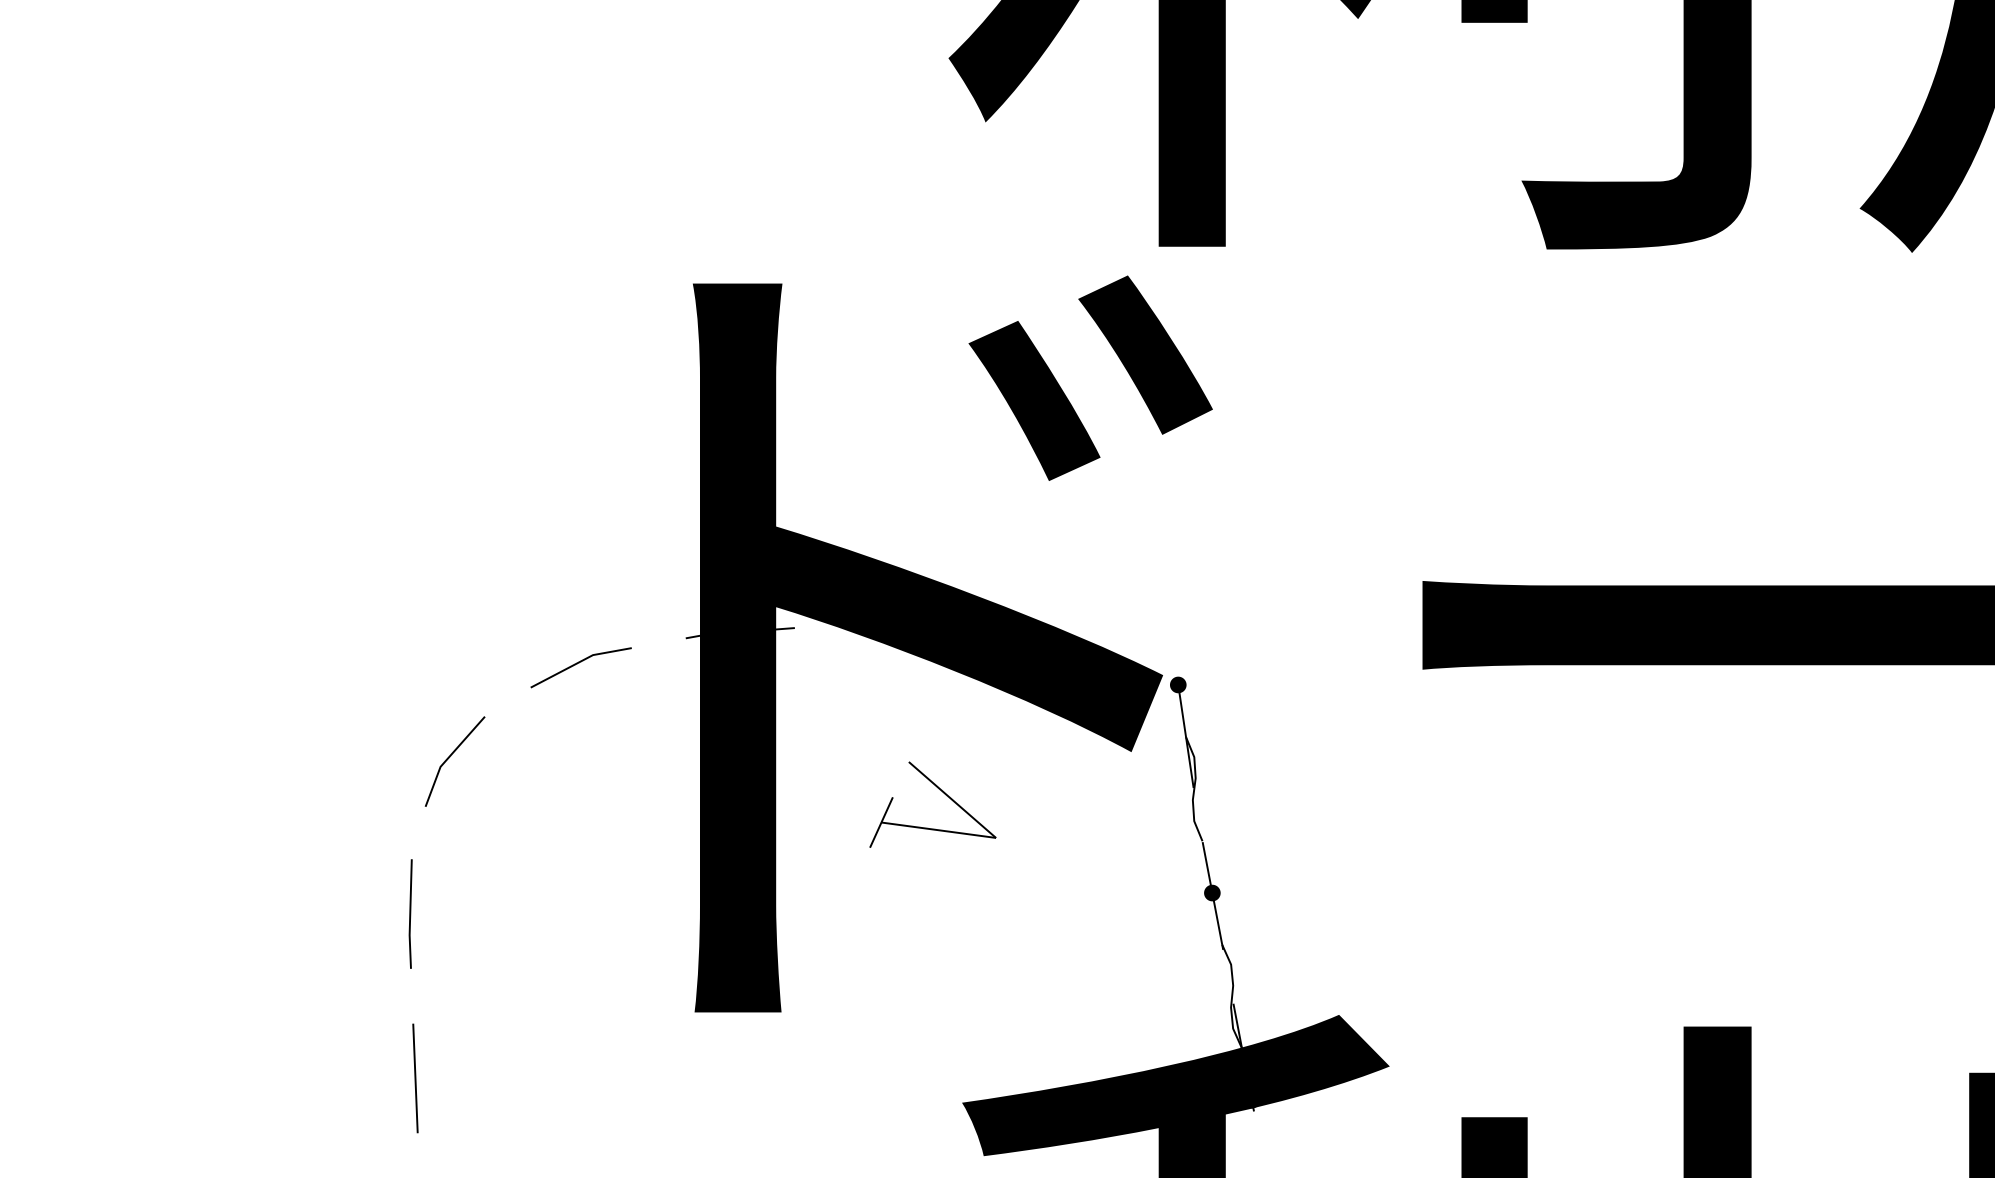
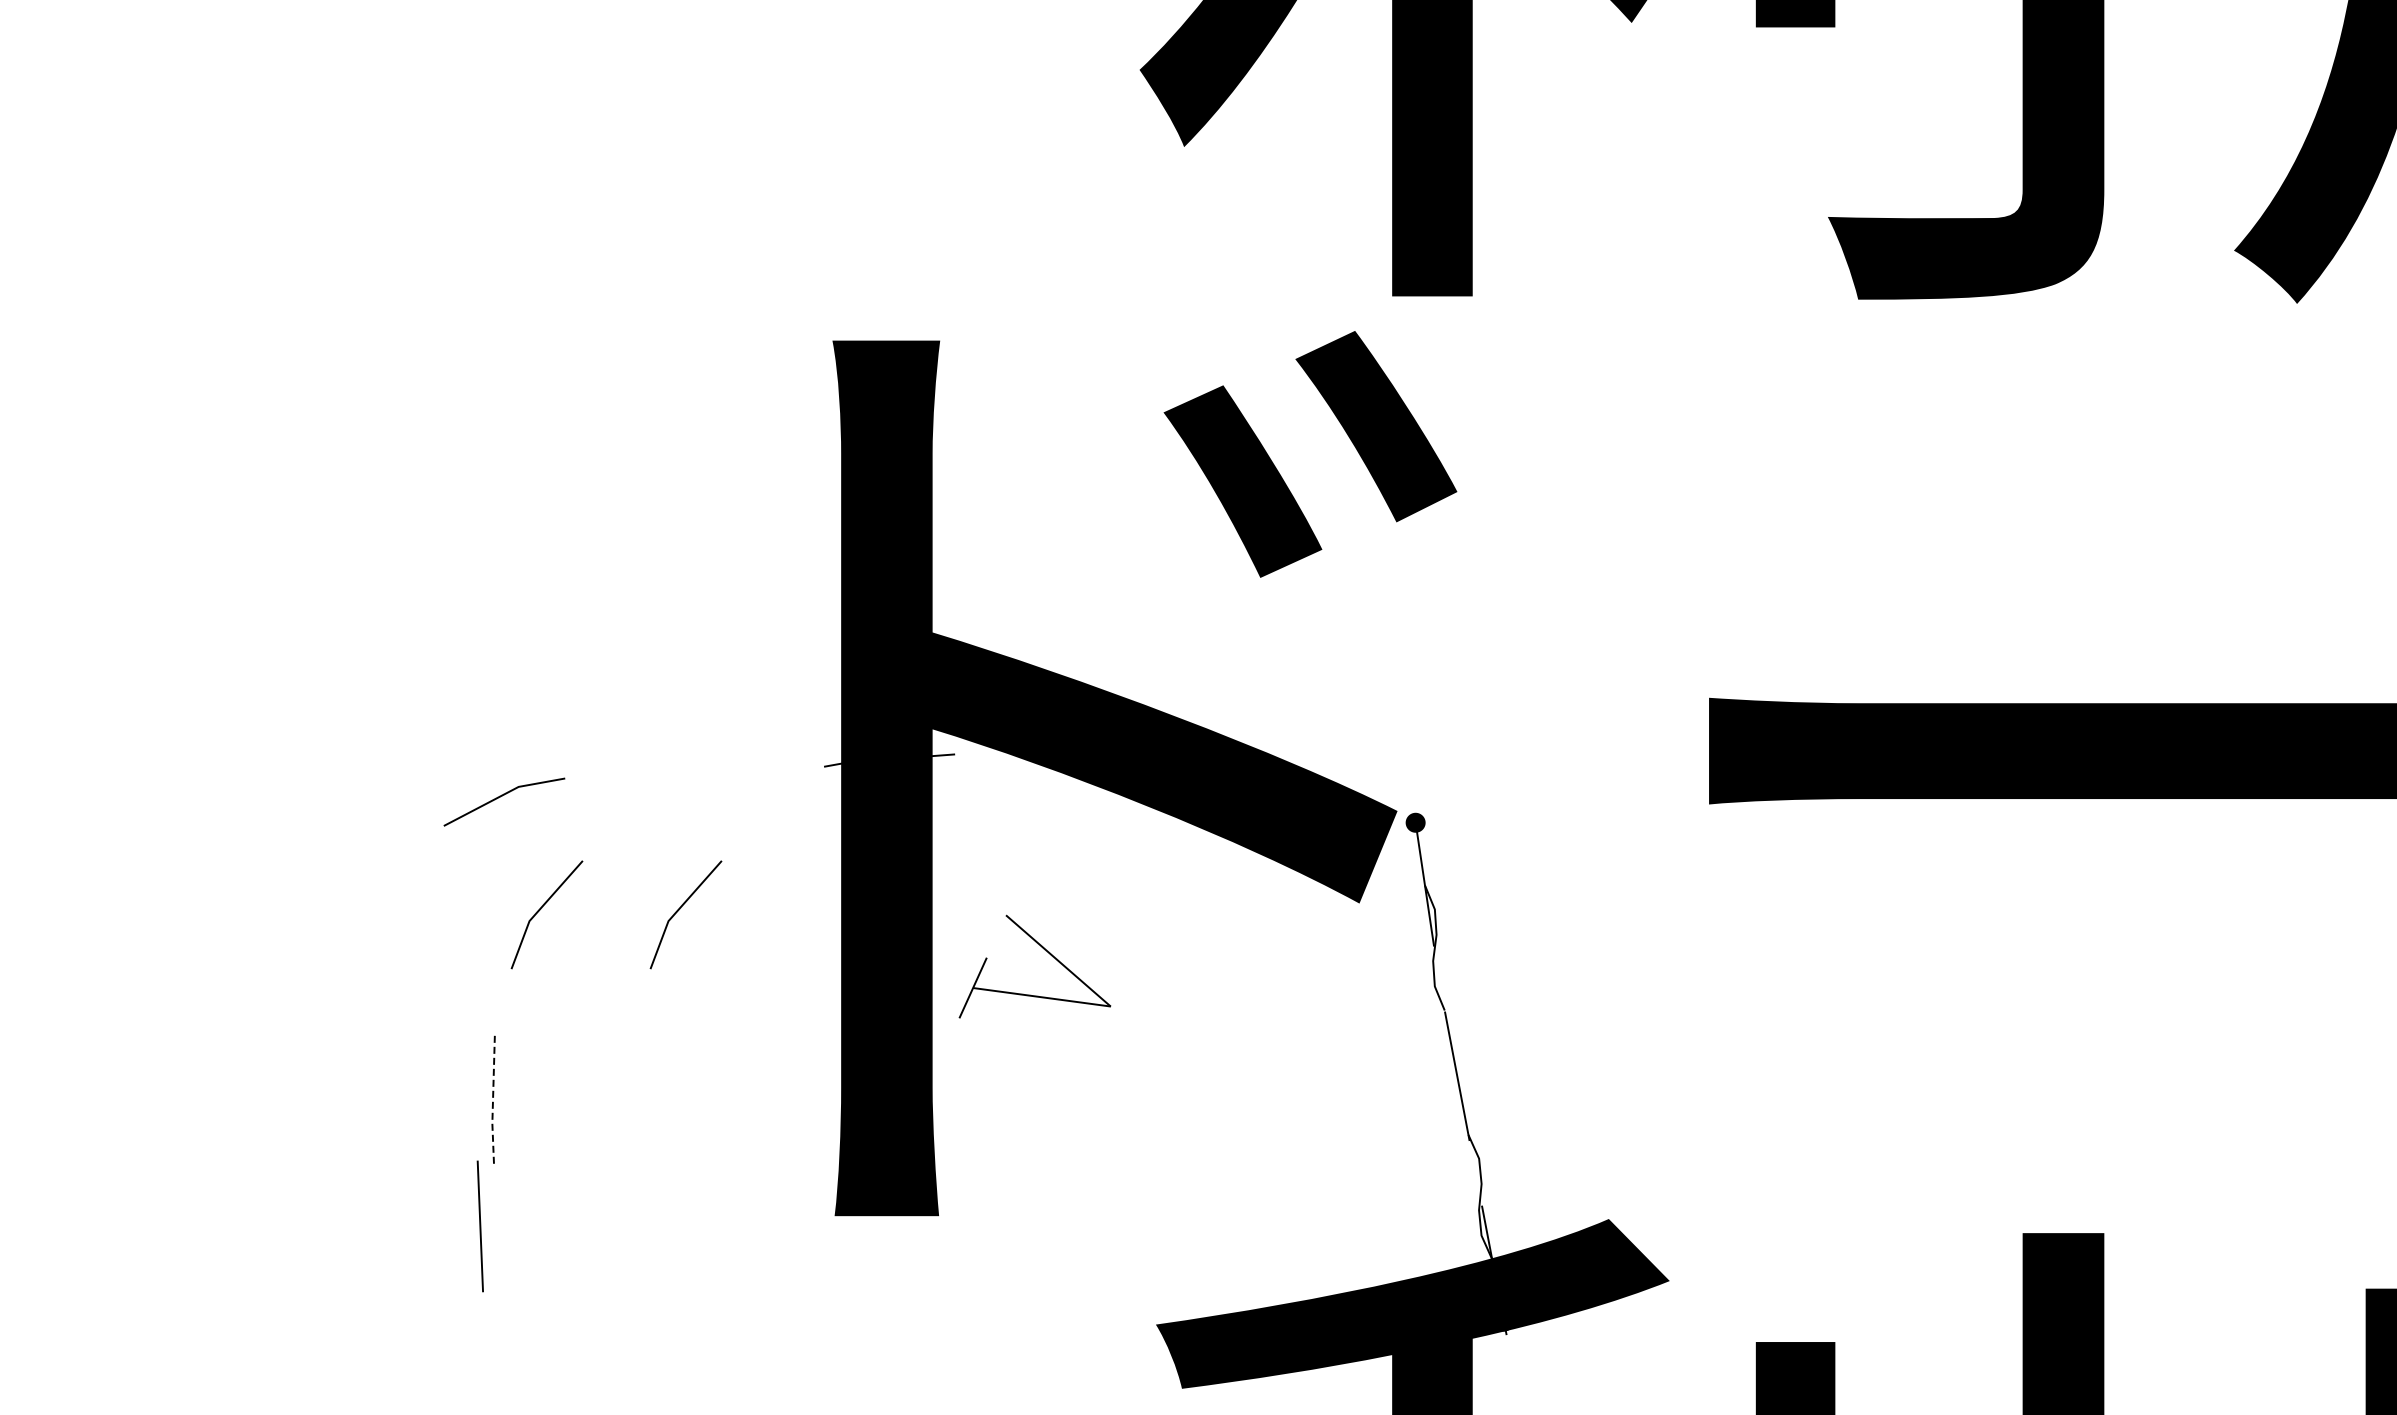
line: (579, 663) -> (502, 796), moved
line: (566, 757) -> (680, 909), added
part: (940, 791) -> (1044, 950), moved
fill: (1212, 892) -> (1456, 1072), removed
line: (410, 914) -> (493, 1098), solid -> dashed
line: (414, 1078) -> (479, 1226), moved

